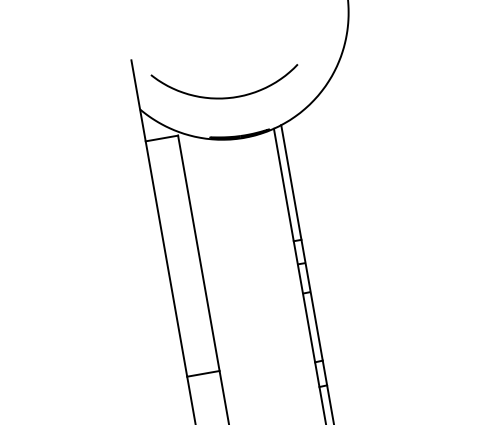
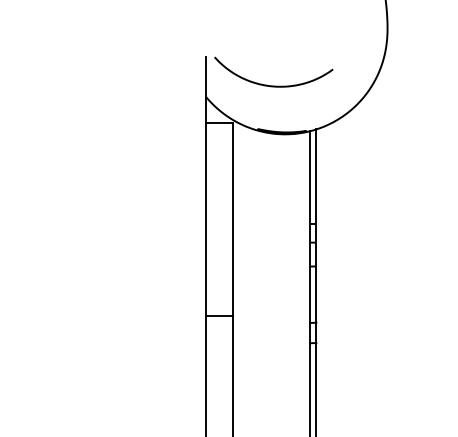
part: (228, 96) -> (273, 85), moved

